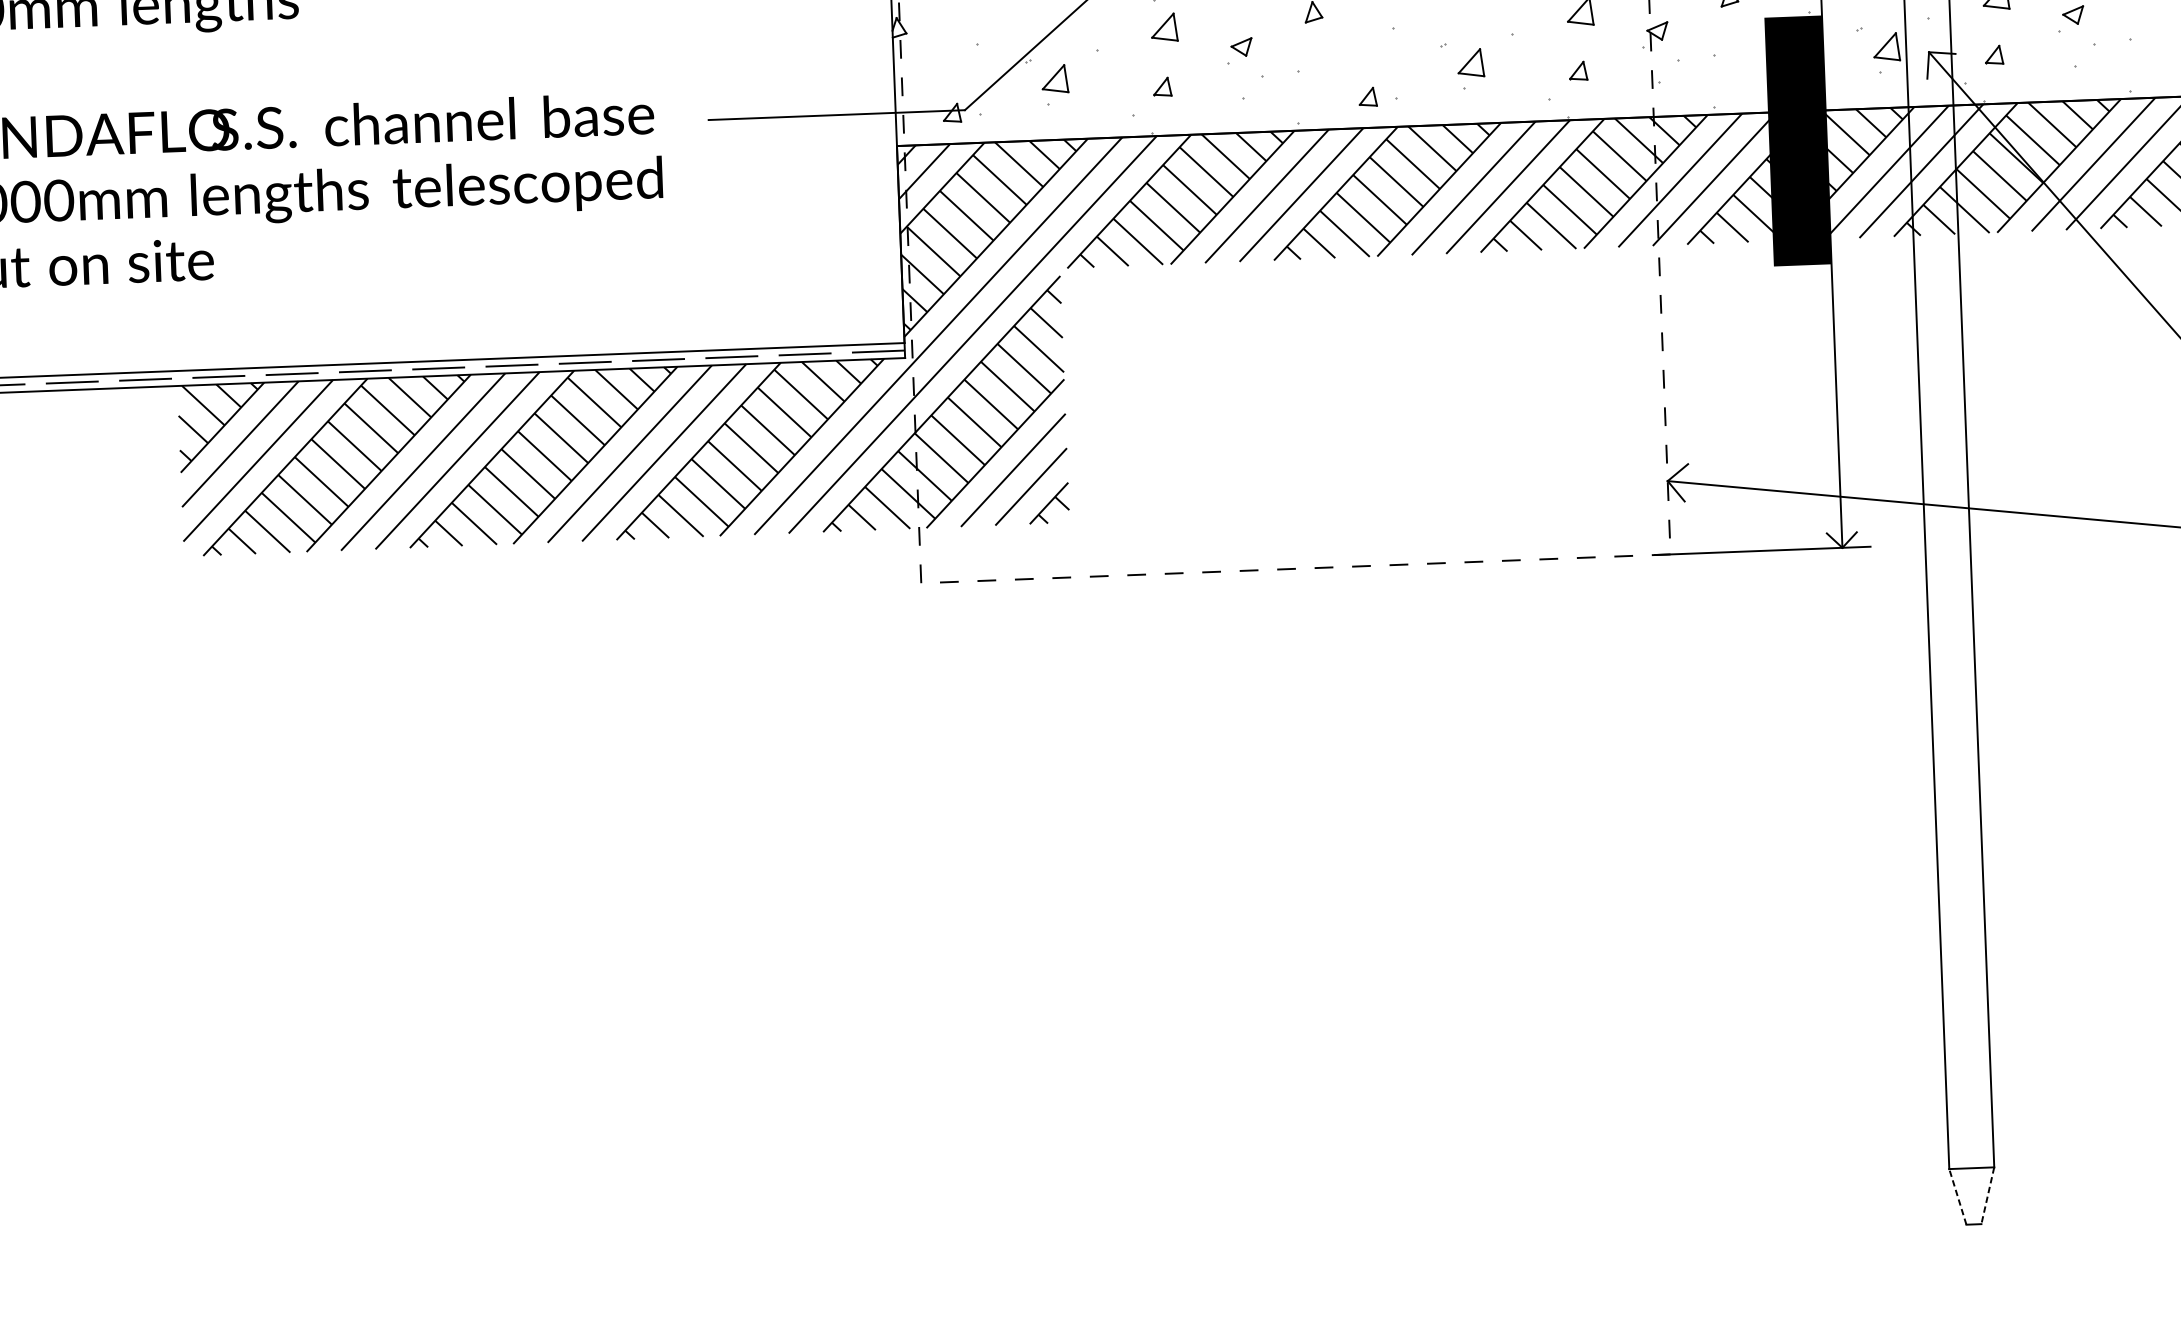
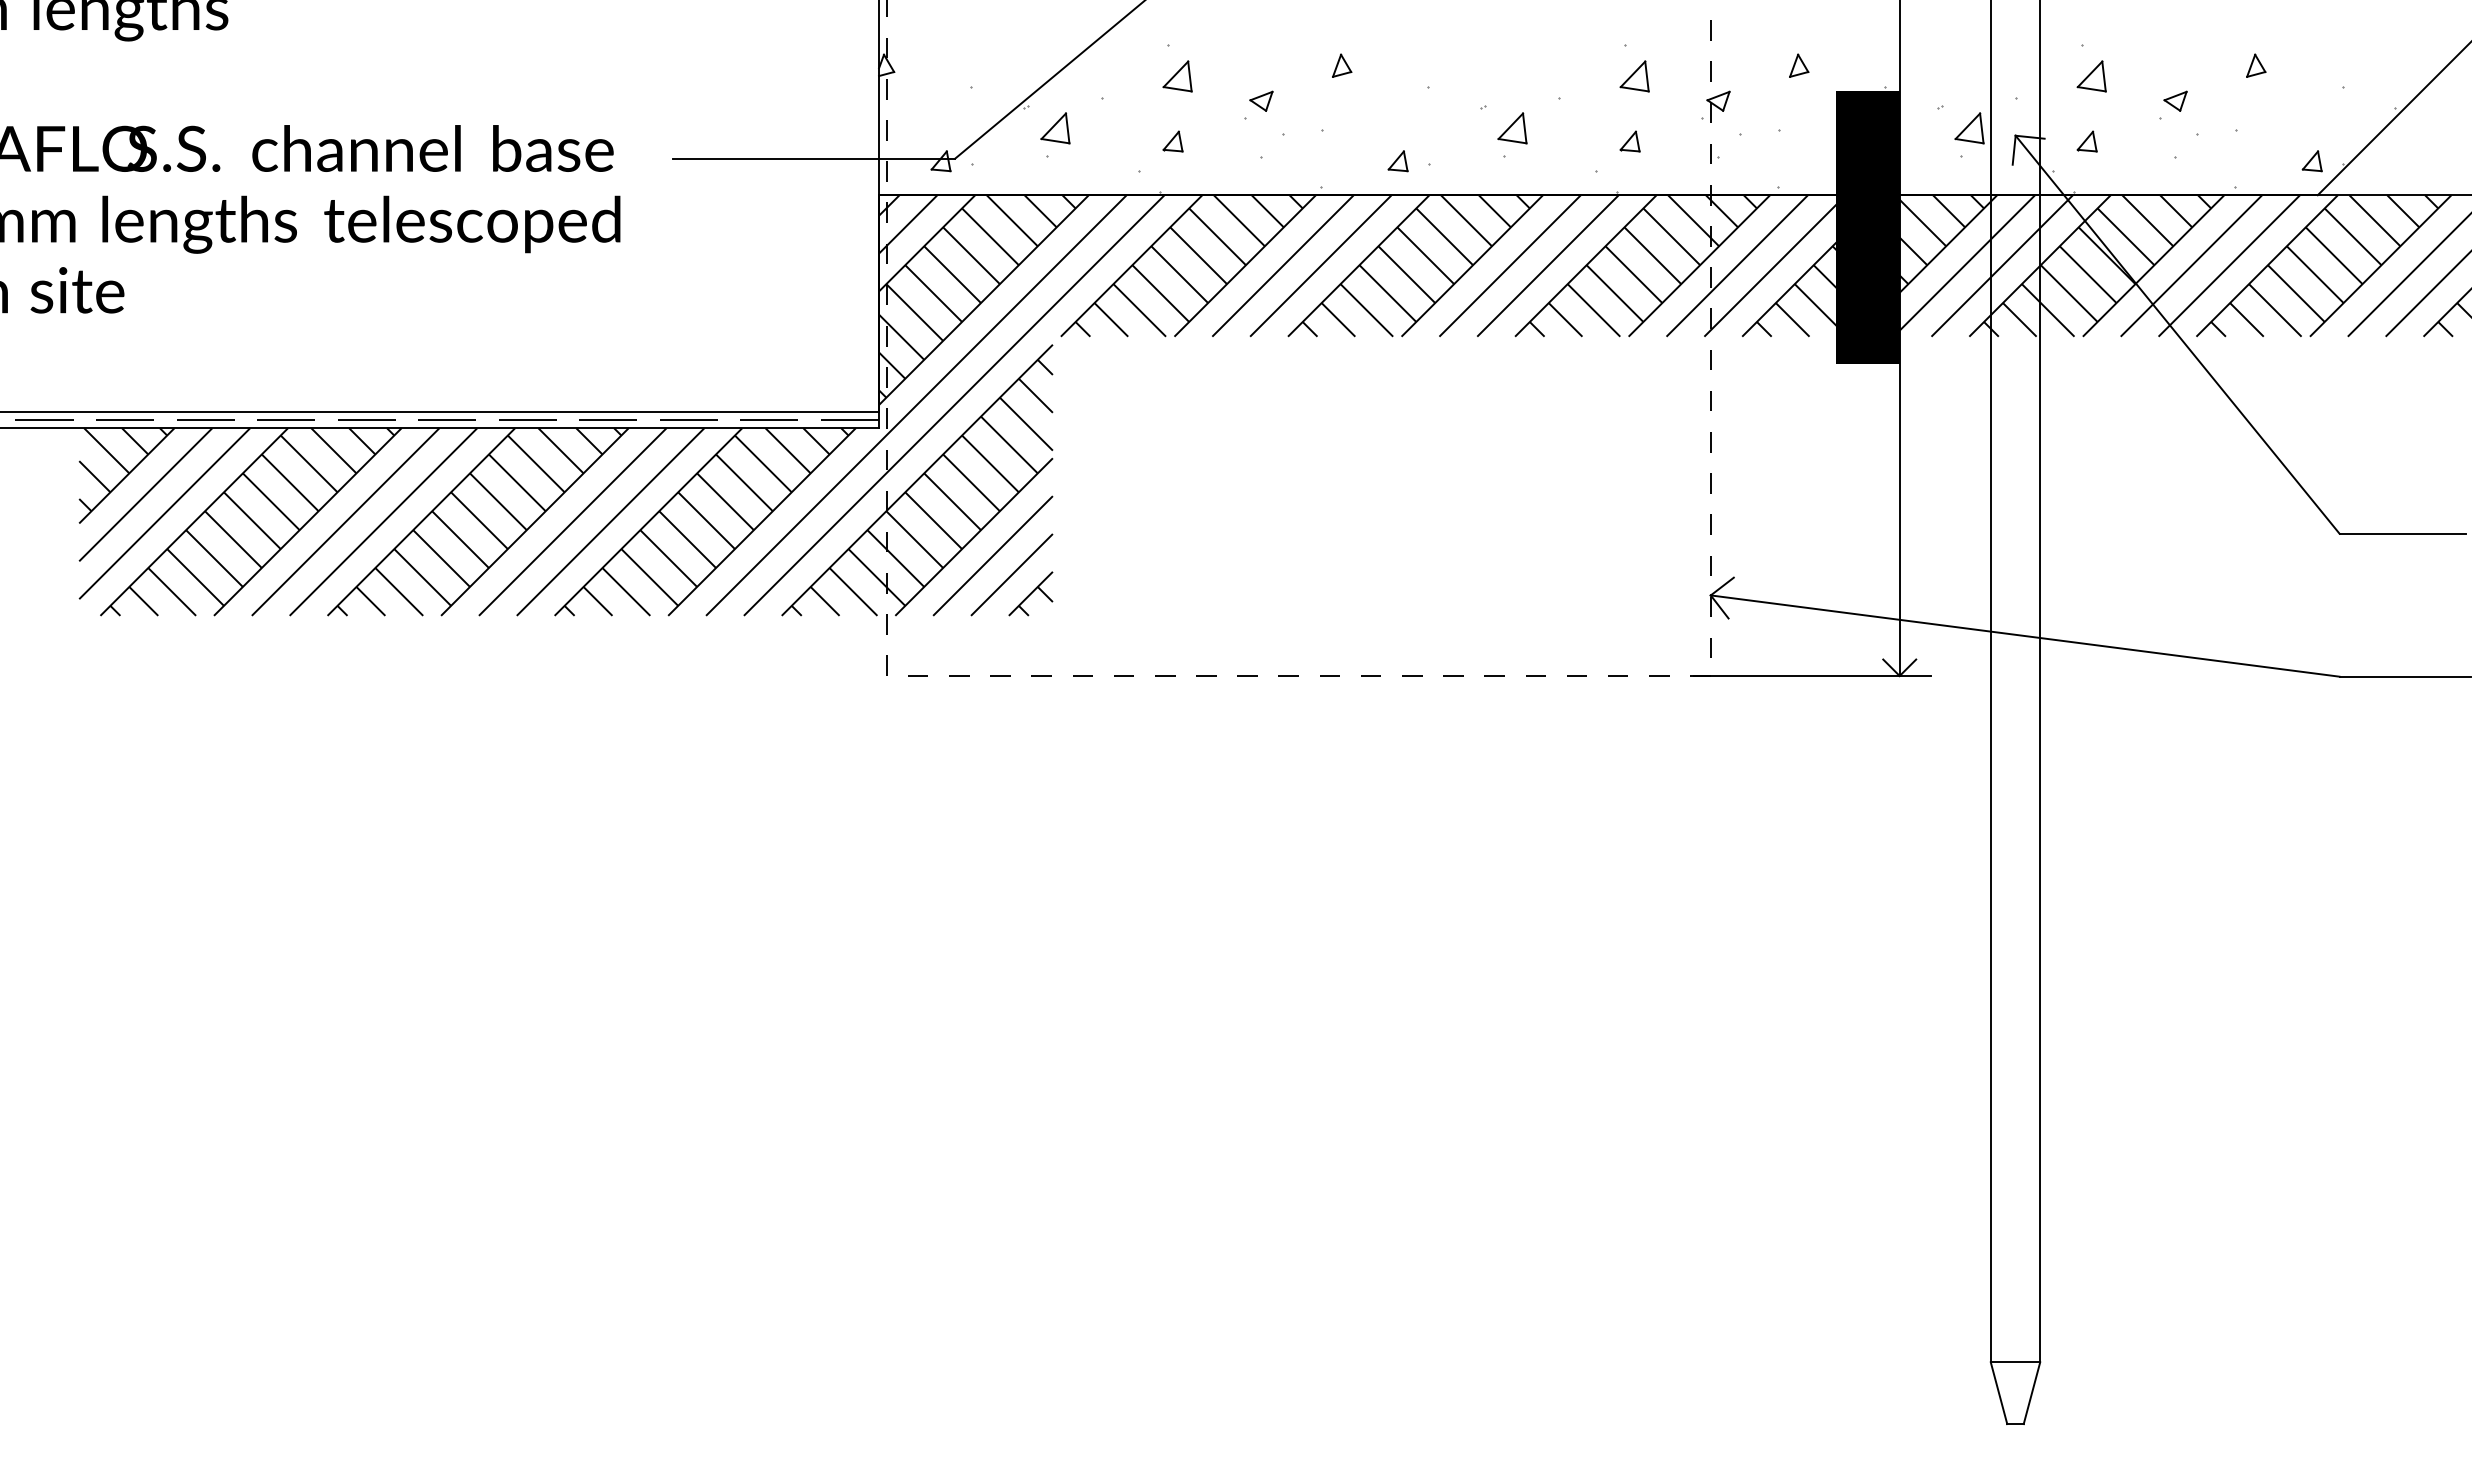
line: (1987, 1196) -> (2031, 1393), dashed -> solid
line: (1958, 1197) -> (1999, 1393), dashed -> solid

